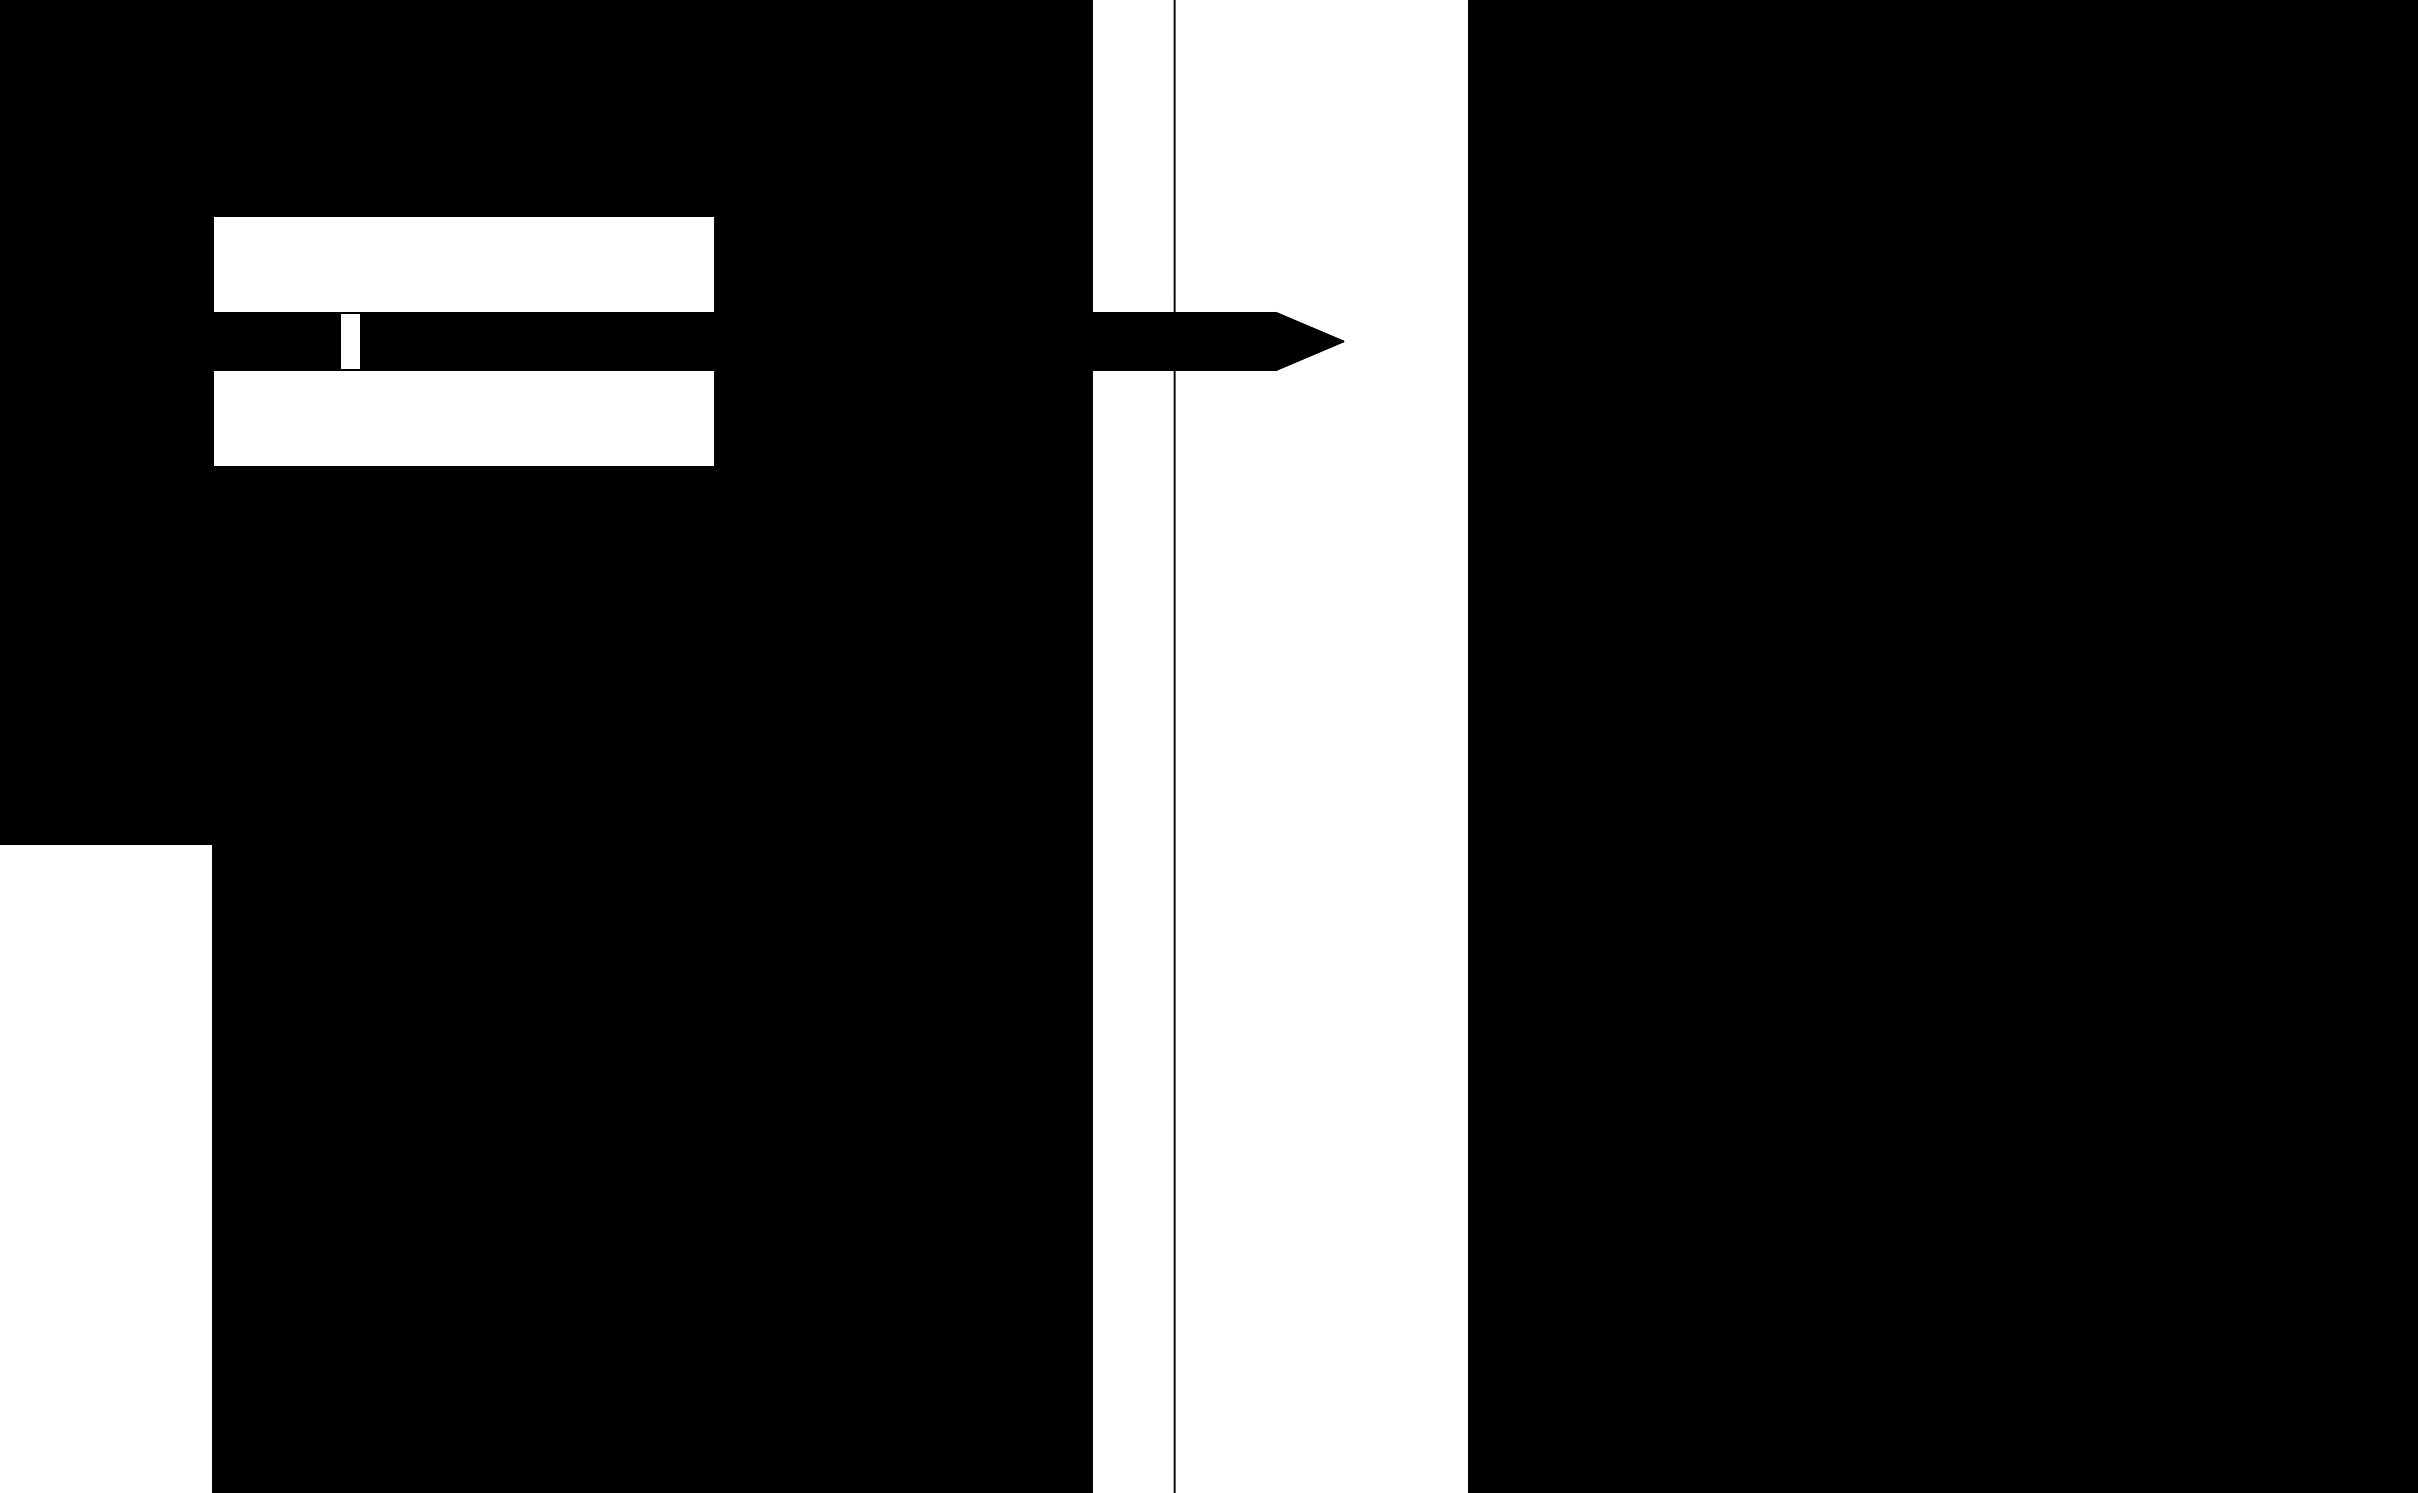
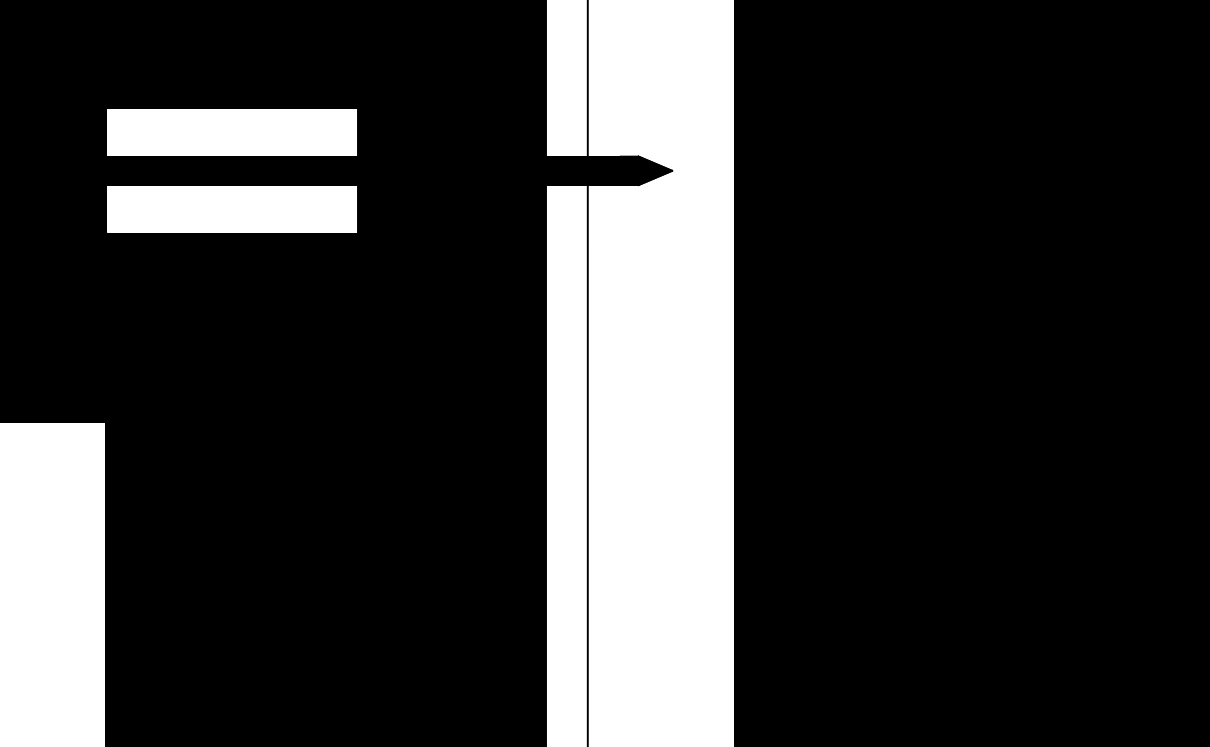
fill: (350, 340) -> (175, 170), added

